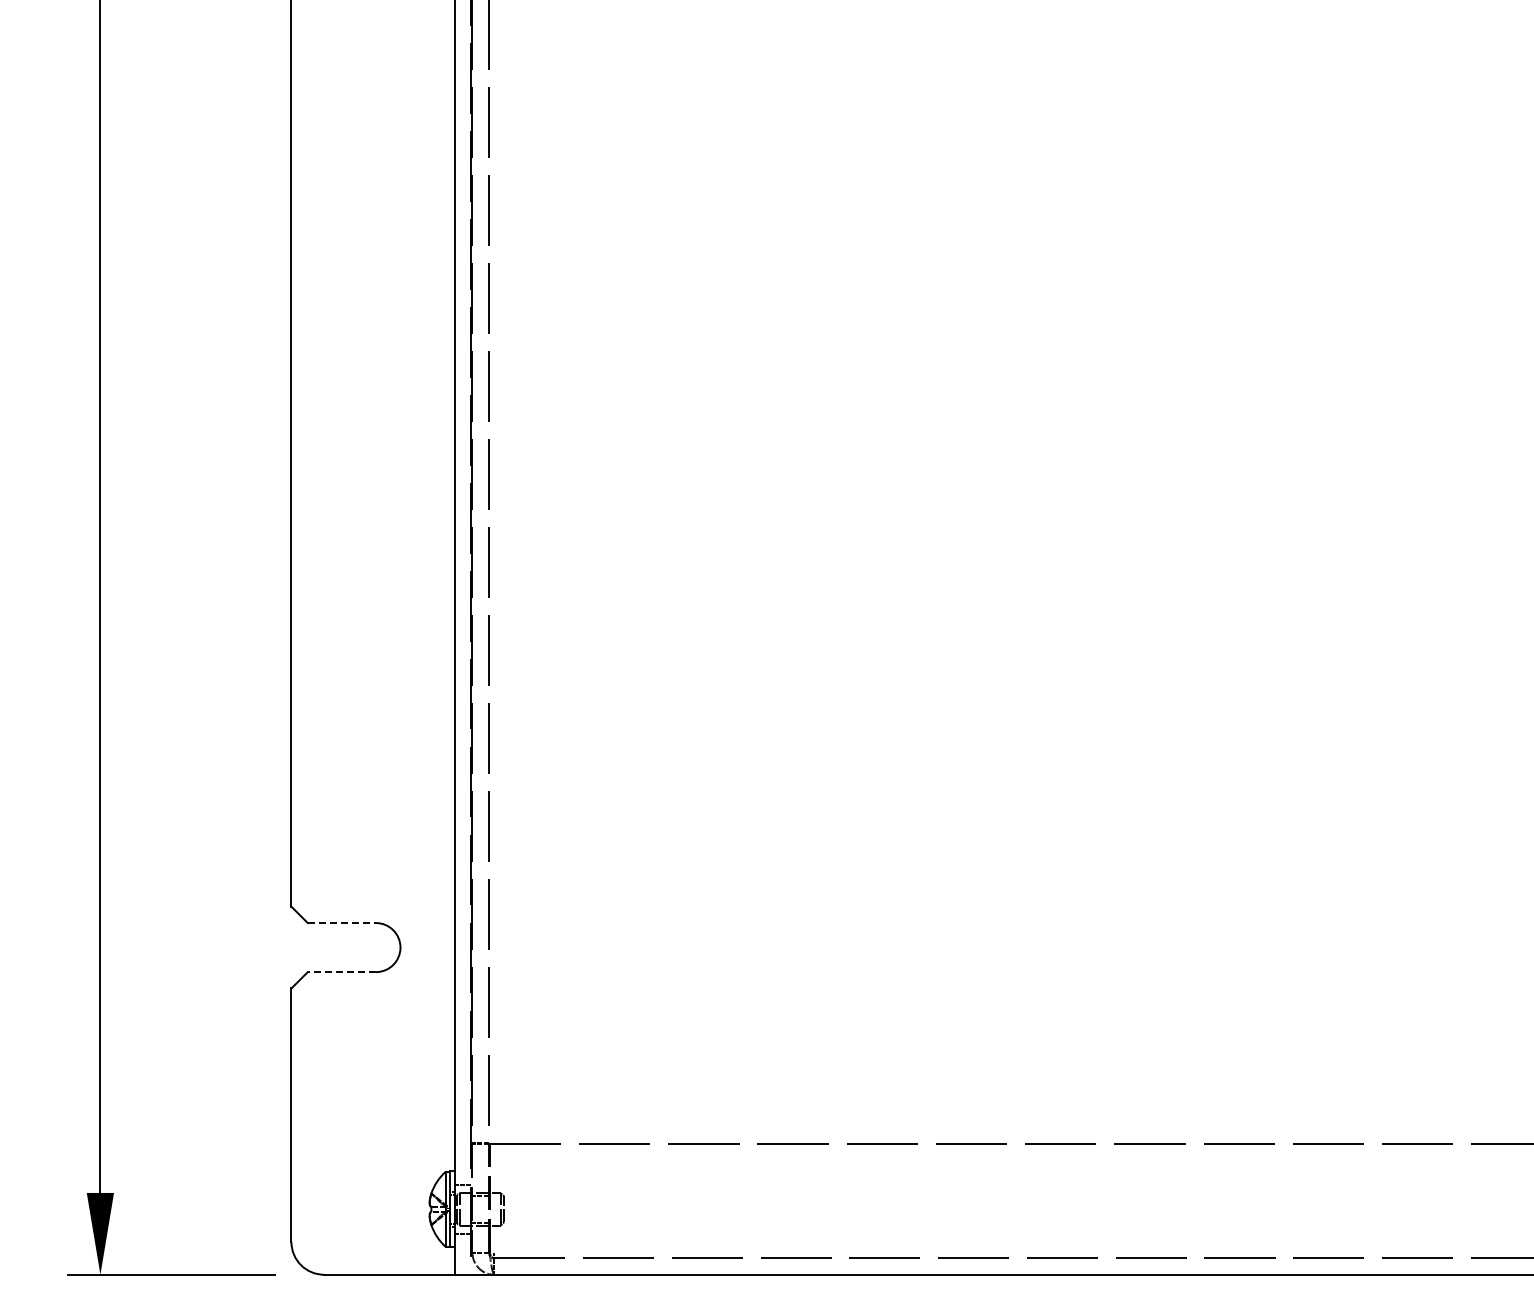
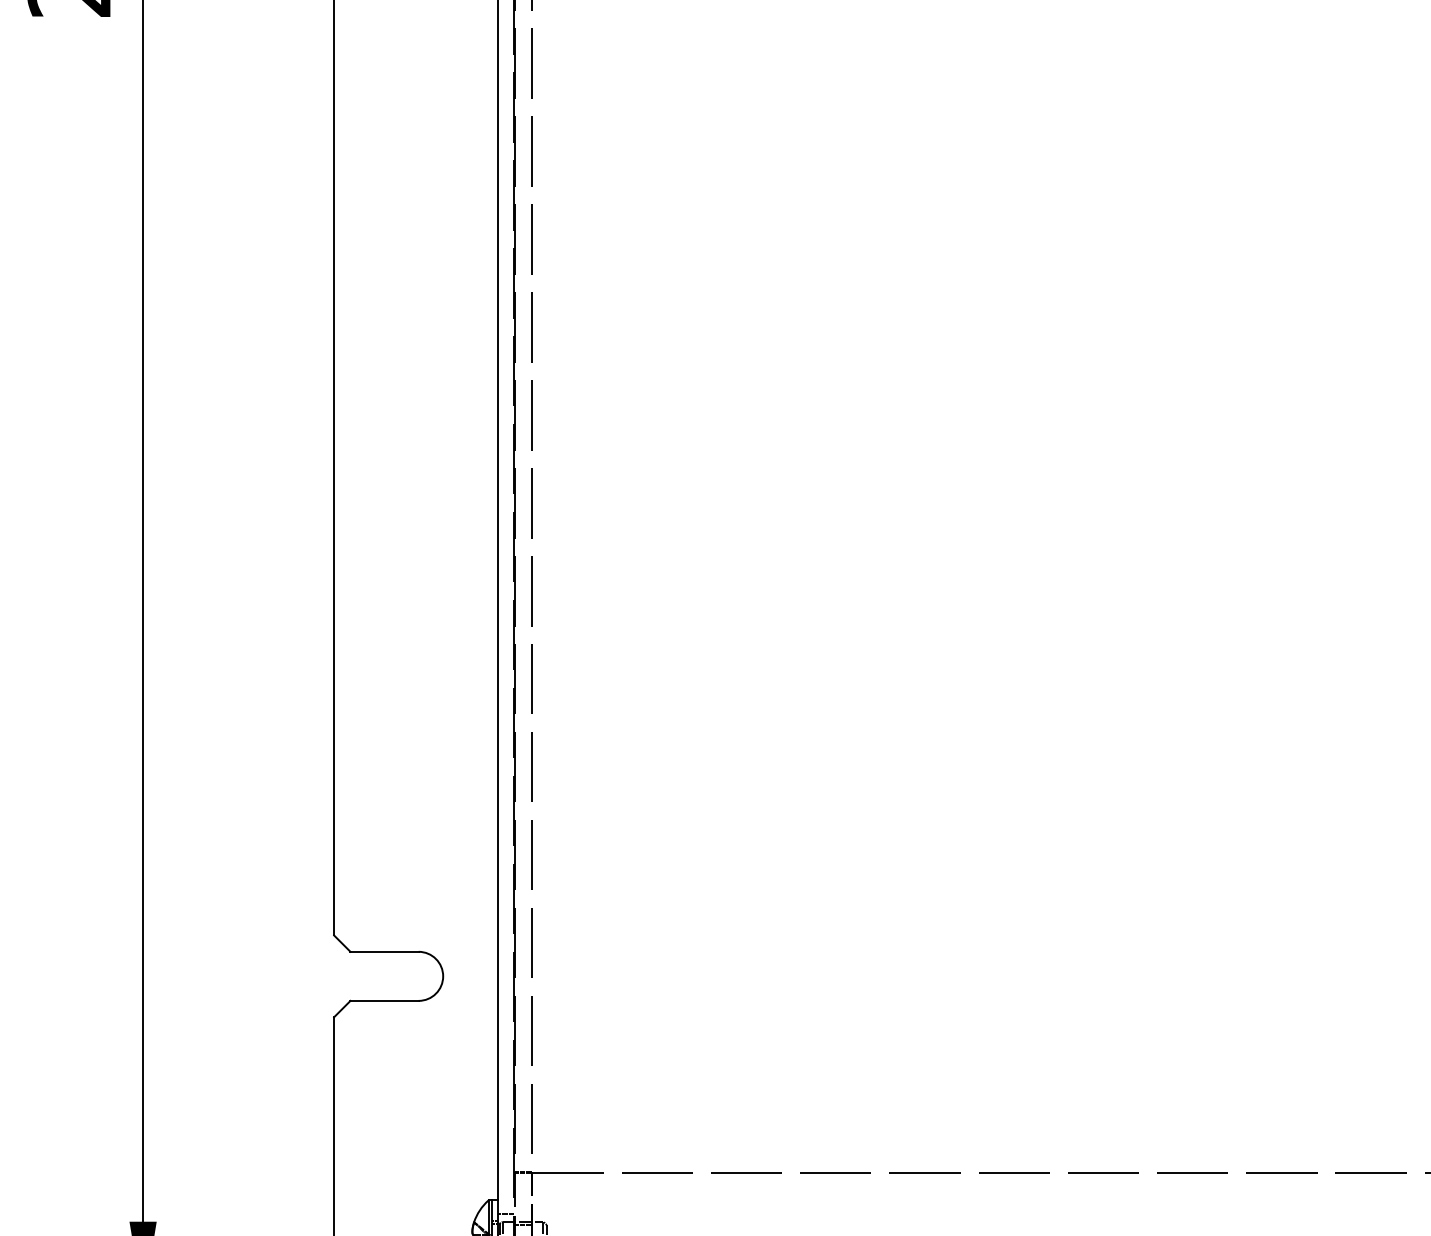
line: (342, 923) -> (385, 952), dashed -> solid
line: (341, 972) -> (384, 1001), dashed -> solid

